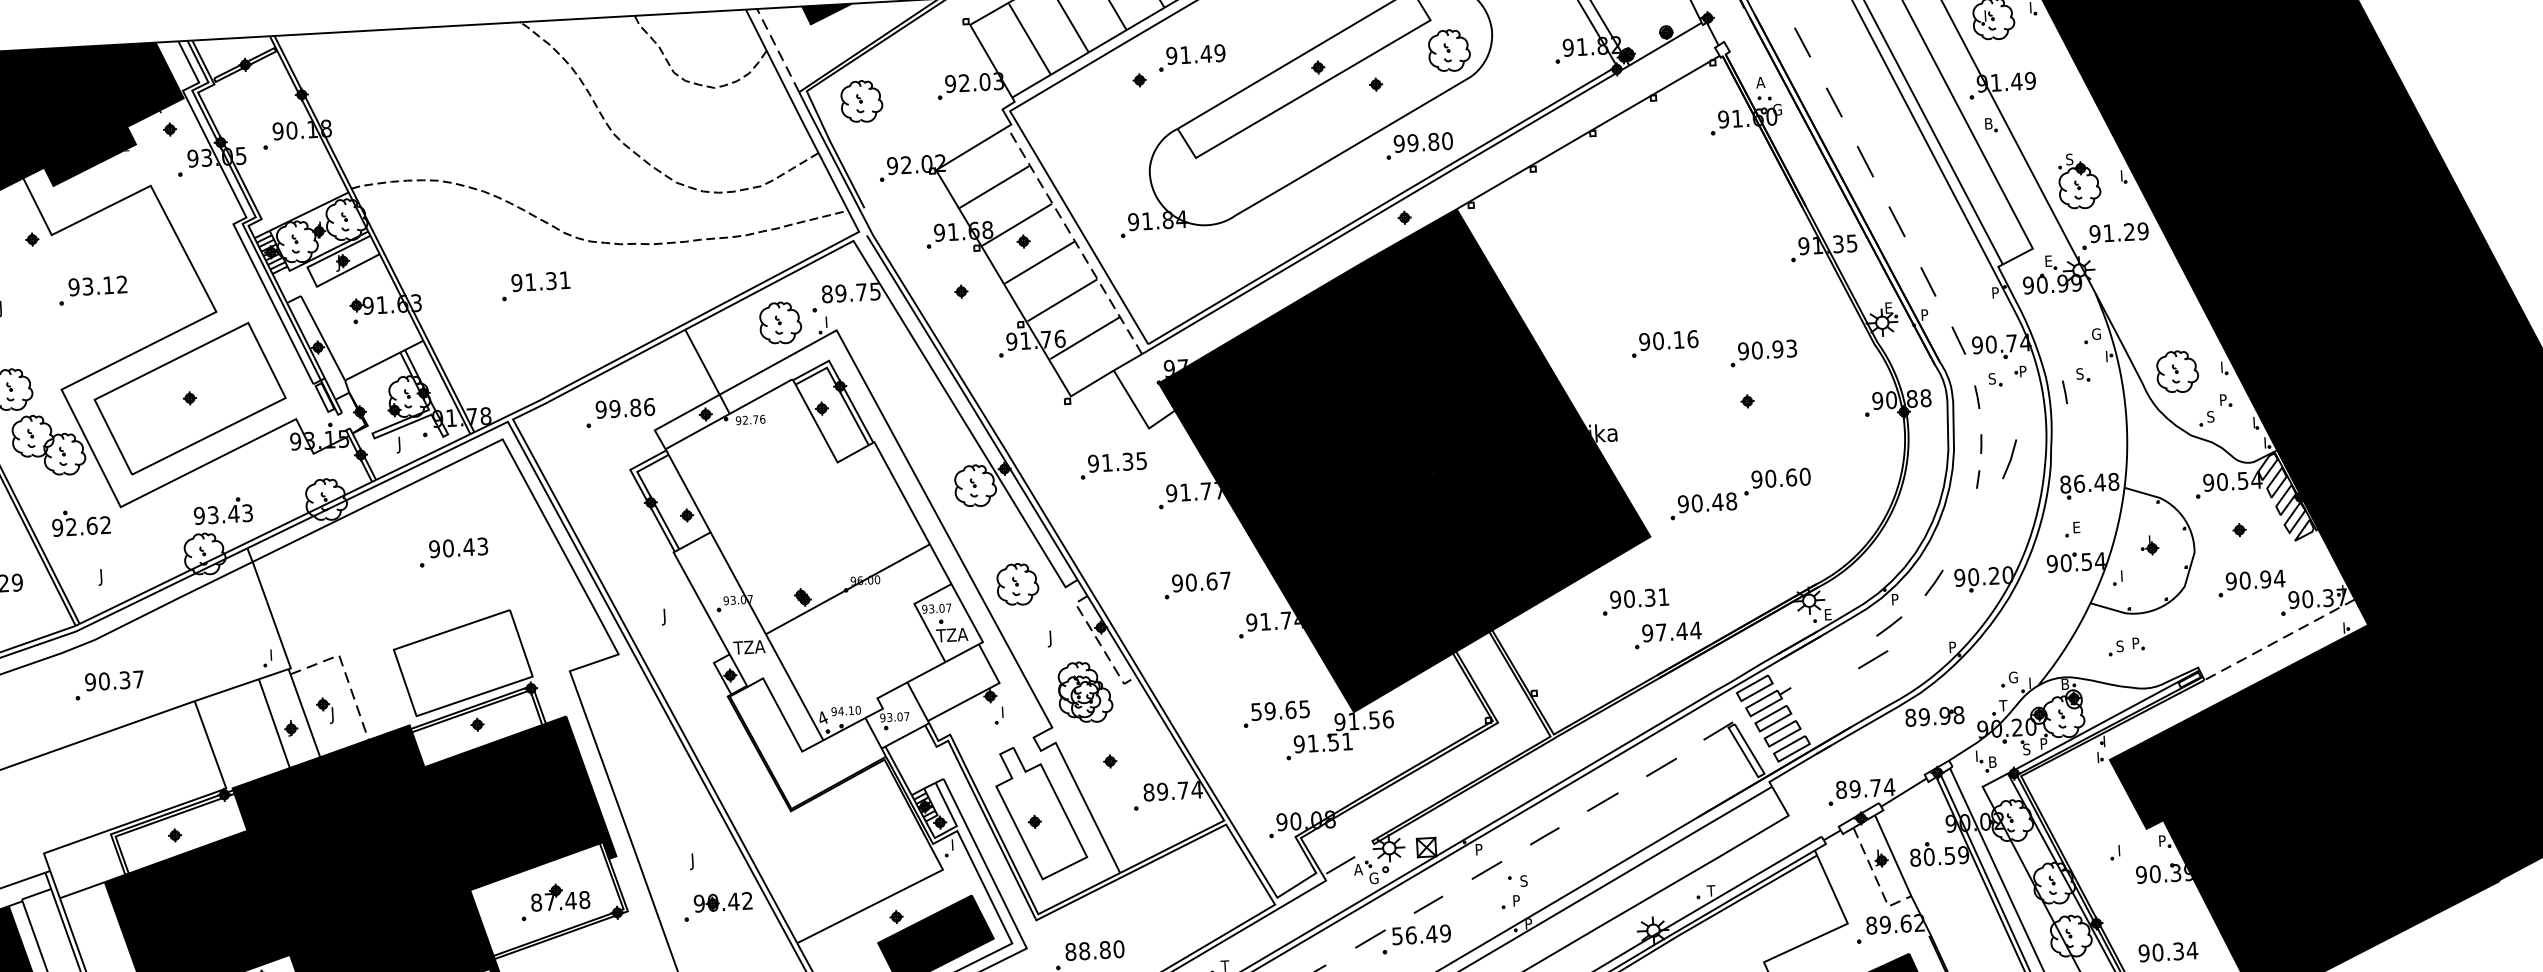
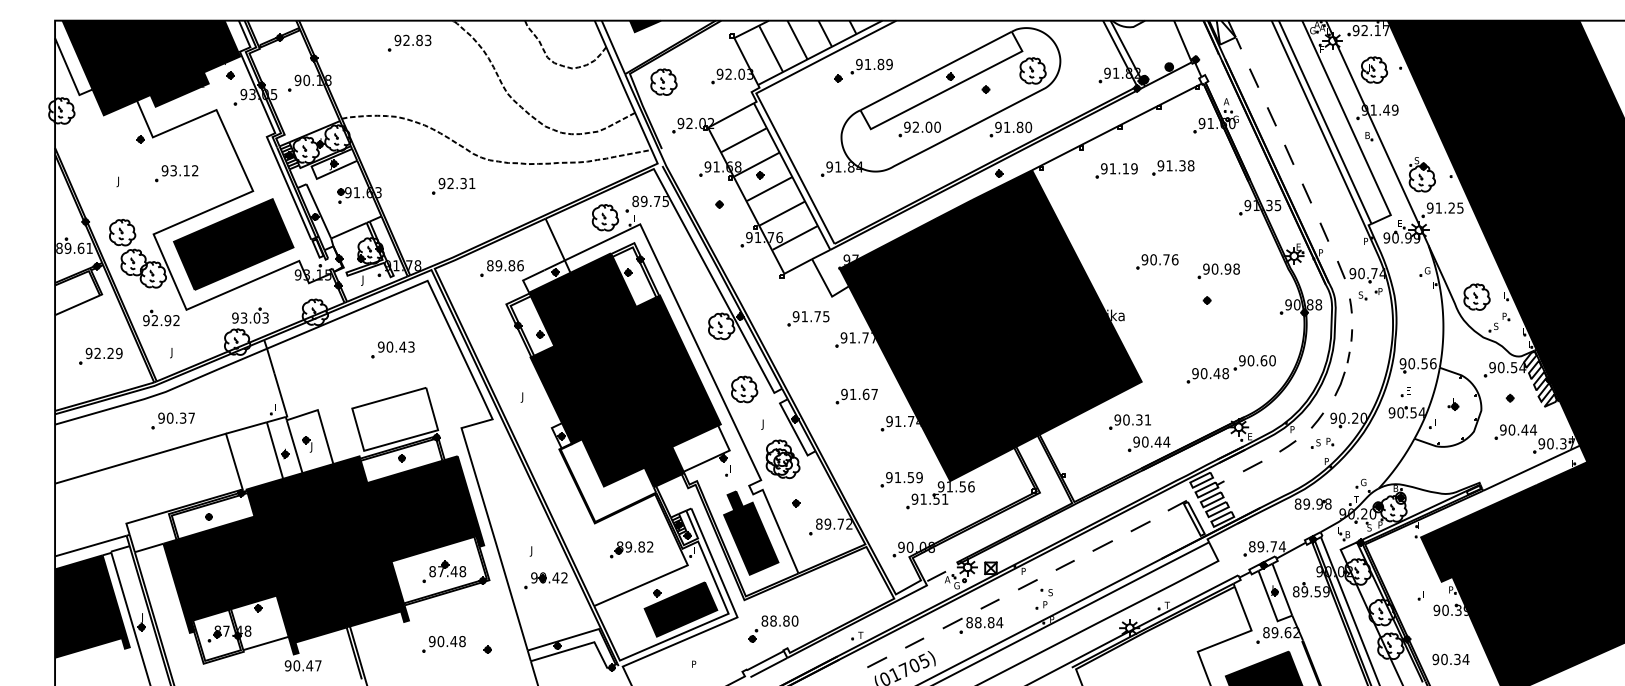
line: (778, 49) -> (613, 46), dashed -> solid
text: (1205, 54) -> (880, 64), 91.49 -> 91.89
part: (452, 60) -> (409, 42), added
text: (1412, 143) -> (1006, 127), 99.80 -> 91.80
part: (1273, 154) -> (919, 129), added
part: (1681, 192) -> (1173, 167), added
part: (1591, 202) -> (1116, 170), added
text: (2143, 230) -> (1460, 207), 91.29 -> 91.25
line: (1073, 238) -> (791, 175), dashed -> solid
text: (530, 280) -> (450, 182), 91.31 -> 92.31
text: (1679, 339) -> (1166, 259), 90.16 -> 90.76
text: (1791, 347) -> (1236, 268), 90.93 -> 90.98
part: (2076, 386) -> (1413, 302), removed
fill: (189, 398) -> (233, 244), added
text: (601, 409) -> (490, 265), 99.86 -> 89.86
line: (2010, 458) -> (1340, 383), moved
text: (1127, 461) -> (817, 316), 91.35 -> 91.75
text: (2088, 482) -> (1417, 363), 86.48 -> 90.56
part: (1738, 494) -> (1230, 369), moved
text: (233, 513) -> (256, 317), 93.43 -> 93.03
text: (91, 525) -> (167, 320), 92.62 -> 92.92
fill: (824, 564) -> (624, 370), added
text: (2265, 578) -> (1524, 429), 90.94 -> 90.44
text: (1190, 582) -> (852, 394), 90.67 -> 91.67
text: (1661, 631) -> (1145, 441), 97.44 -> 90.44
line: (2279, 640) -> (1531, 468), dashed -> solid
line: (1101, 645) -> (794, 430), dashed -> solid
part: (2126, 645) -> (1322, 442), moved
line: (1872, 659) -> (1252, 466), moved
line: (345, 673) -> (321, 421), dashed -> solid
text: (1280, 710) -> (904, 477), 59.65 -> 91.59
text: (1195, 788) -> (848, 523), 89.74 -> 89.72
fill: (1041, 811) -> (751, 532), added
part: (851, 849) -> (631, 549), added
text: (1928, 856) -> (1304, 591), 80.59 -> 89.59
line: (1877, 880) -> (1271, 604), dashed -> solid
text: (1421, 934) -> (984, 622), 56.49 -> 88.84

